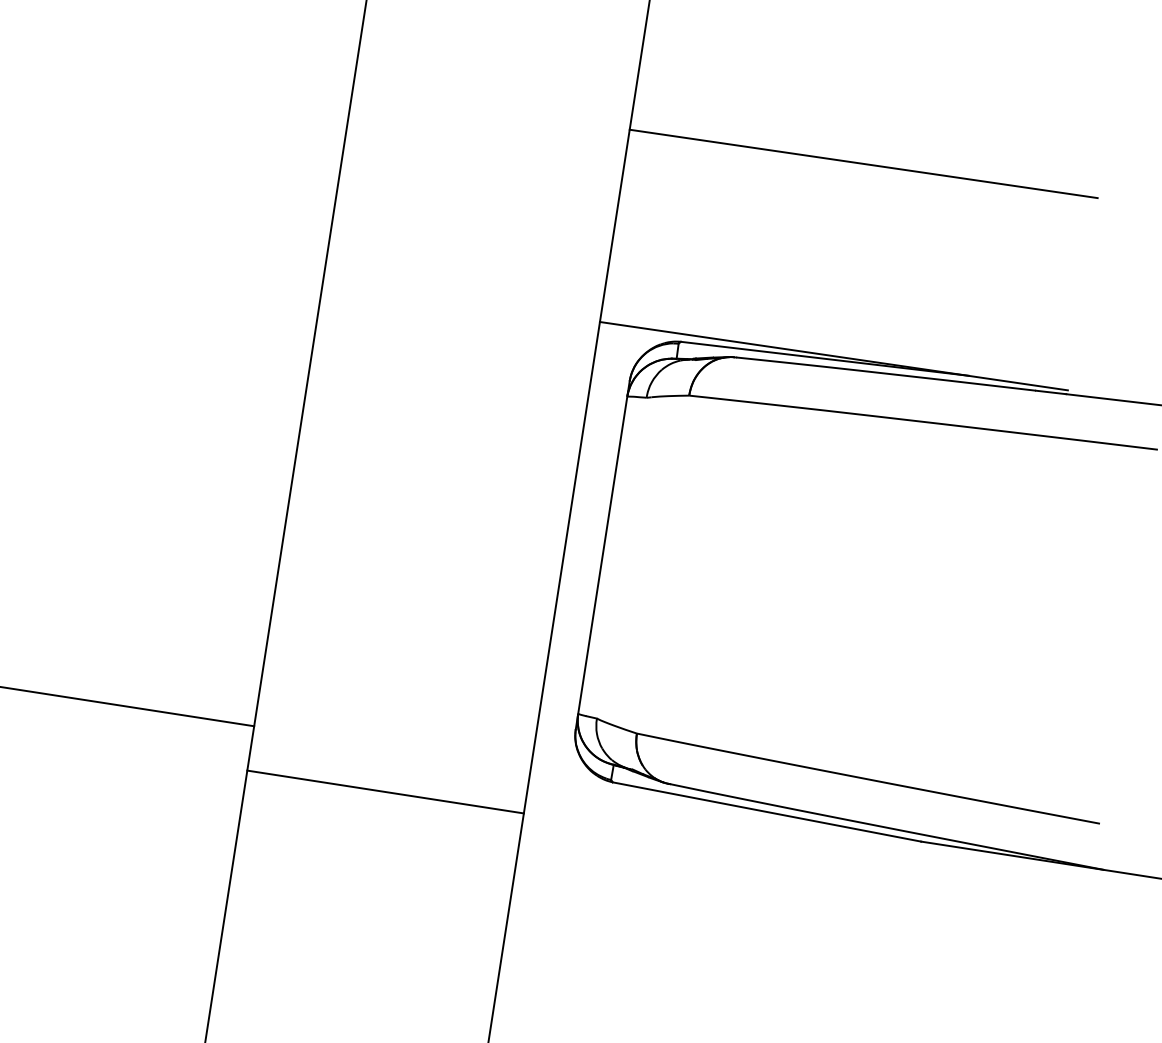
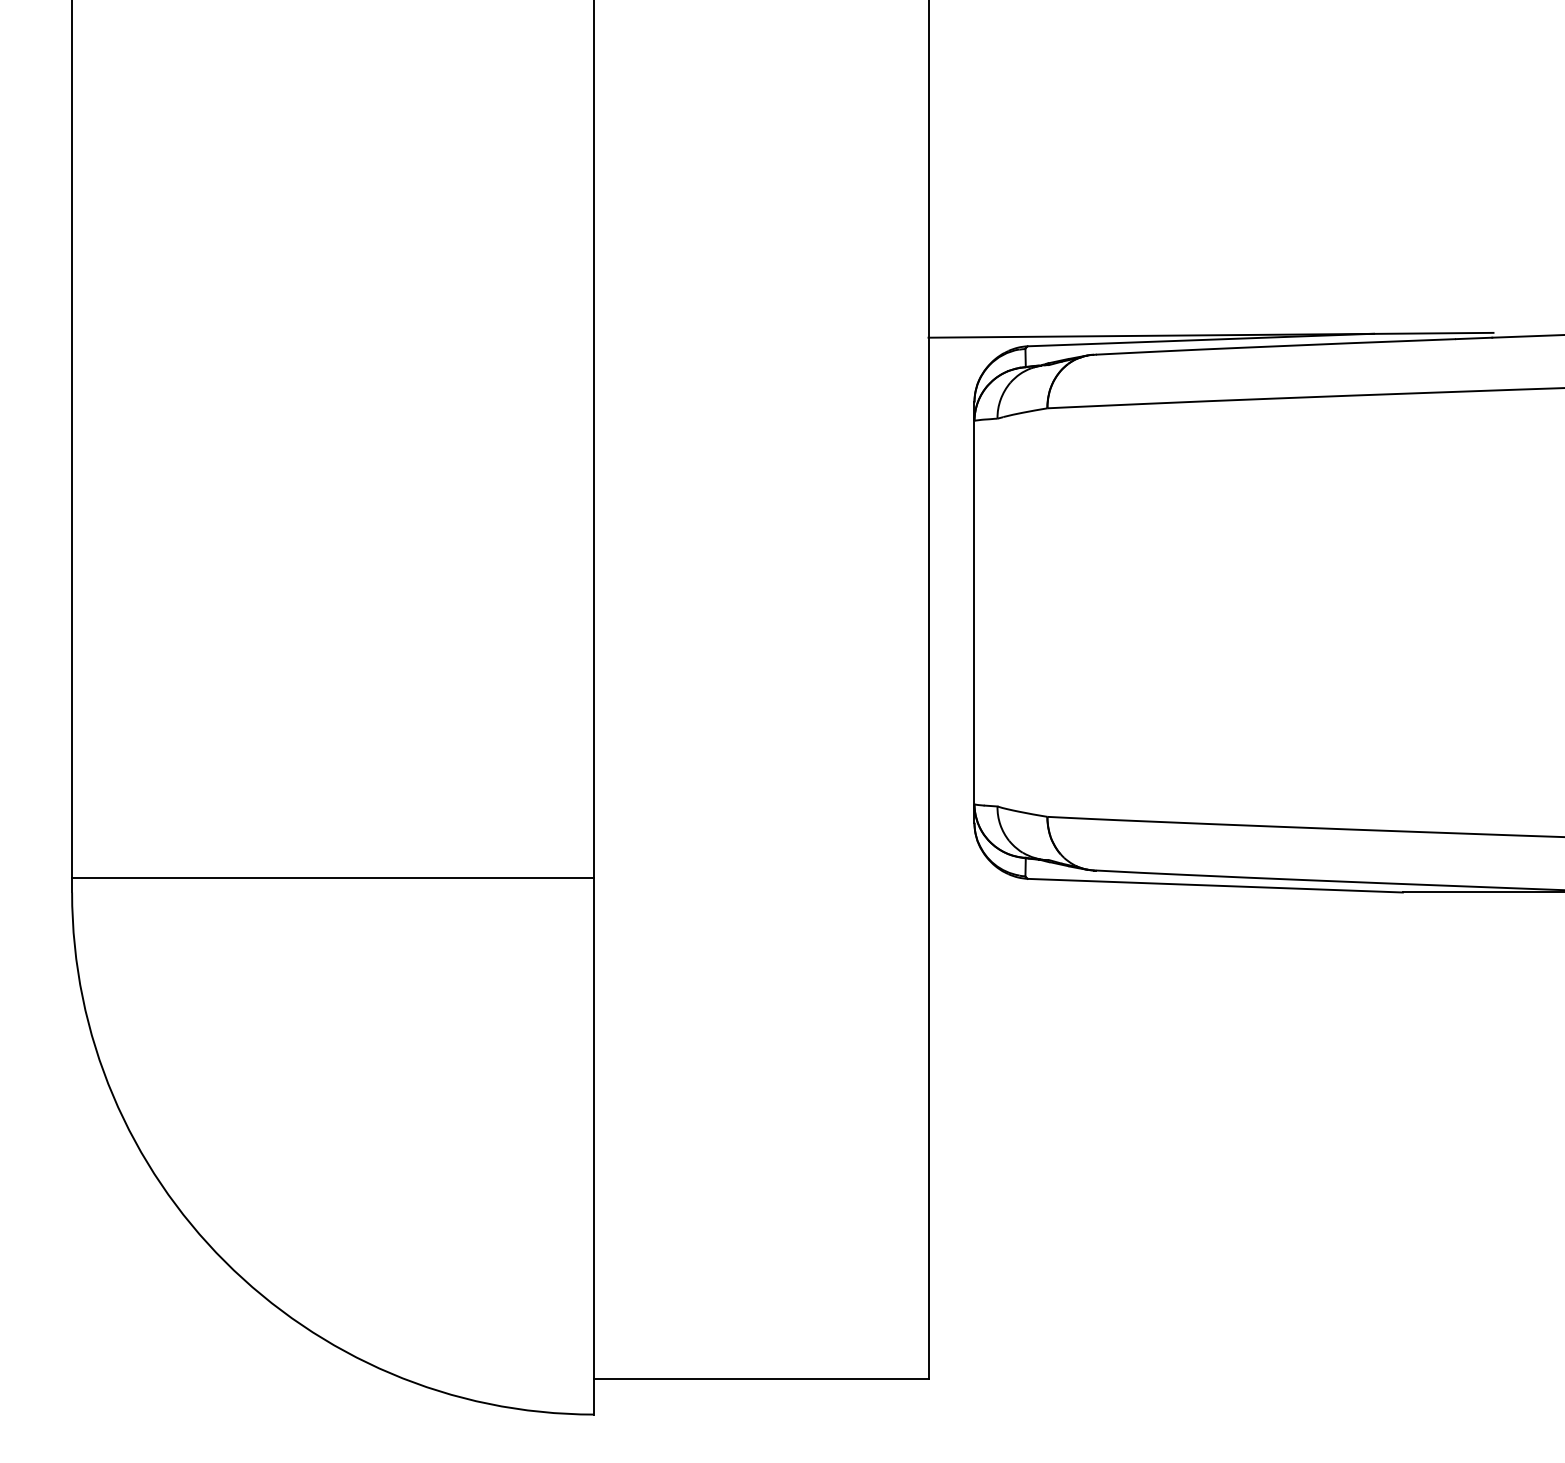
line: (863, 163) -> (1210, 102), removed
line: (385, 791) -> (761, 931), removed

